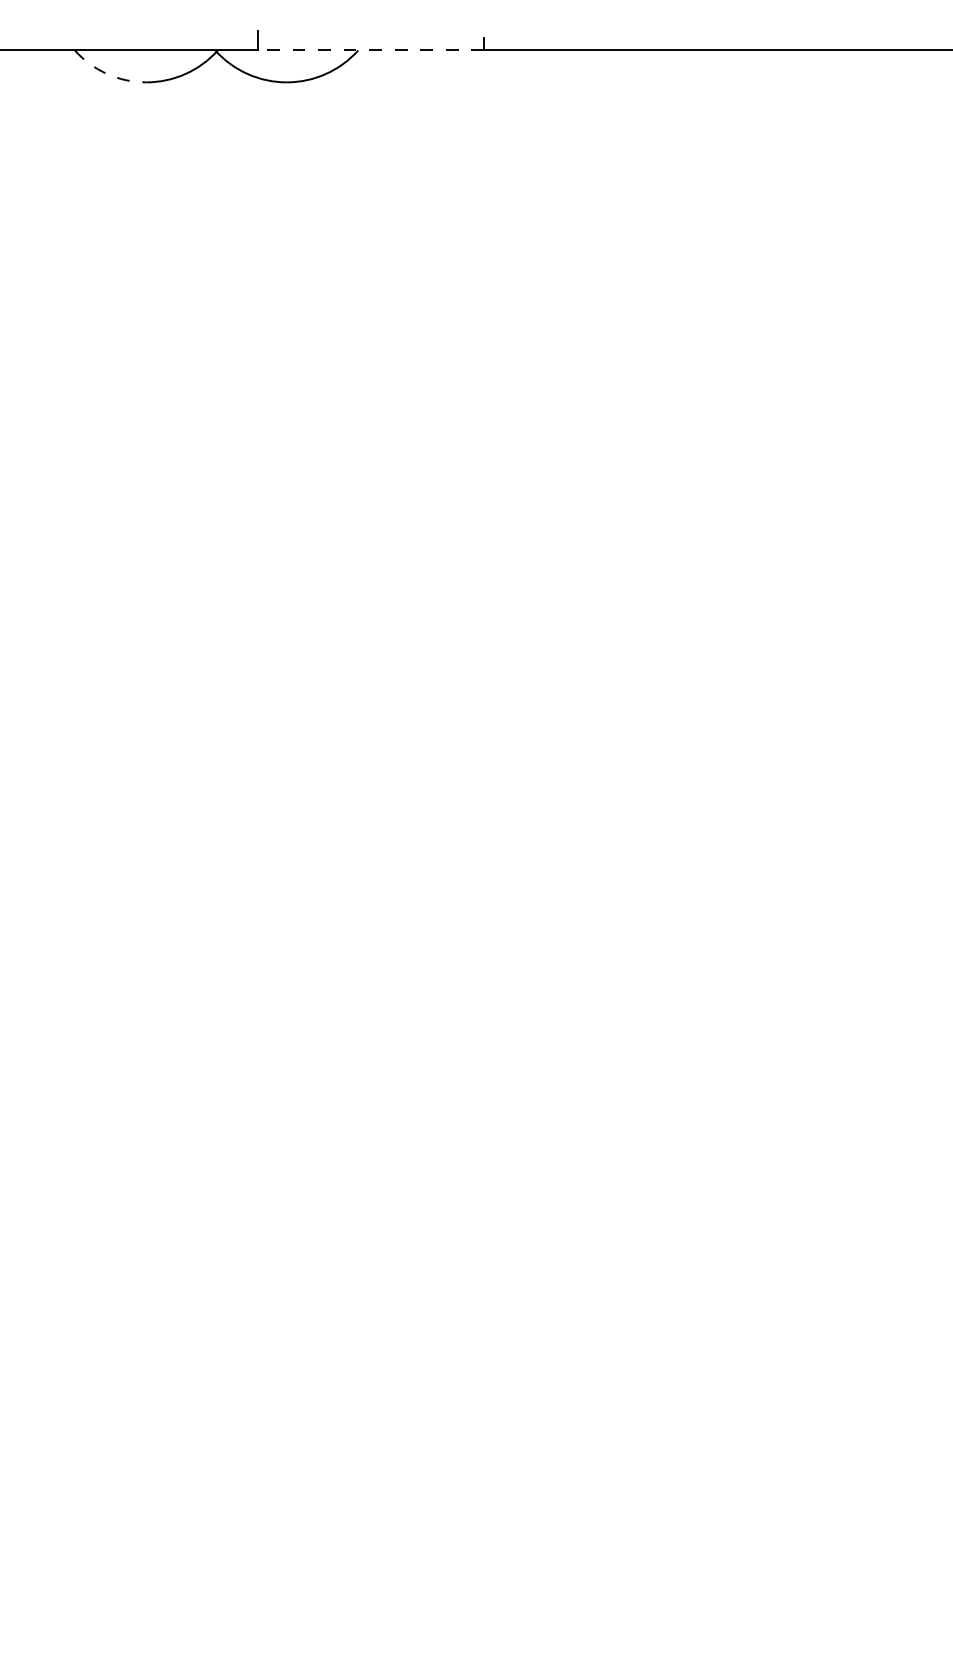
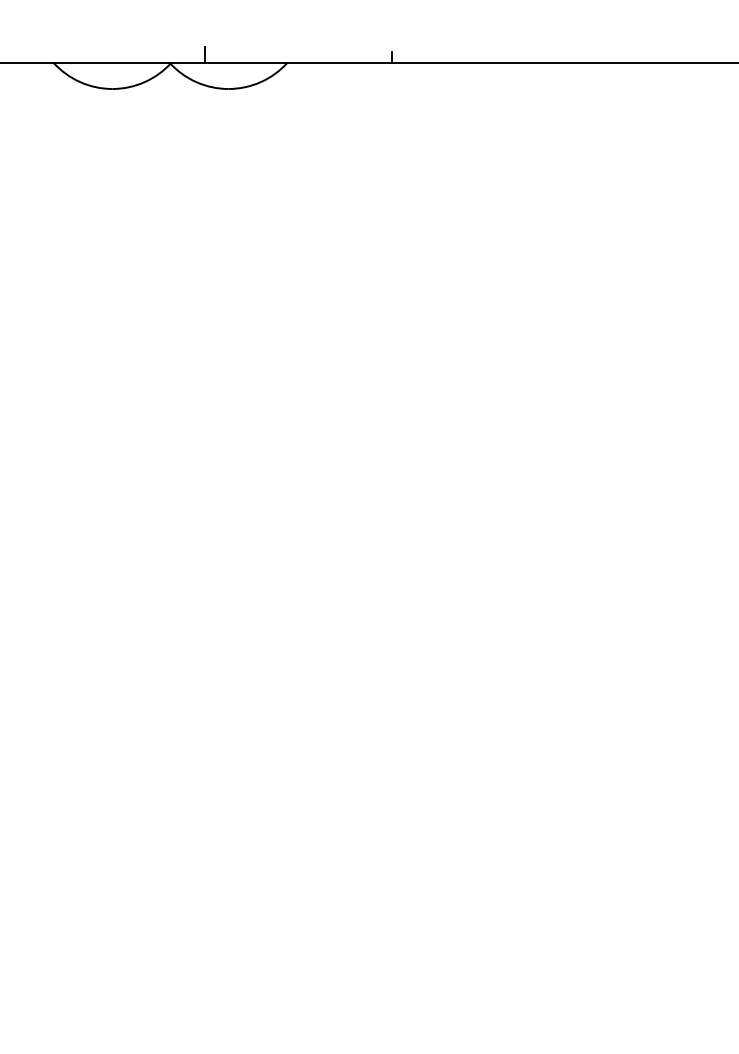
line: (370, 50) -> (297, 62), dashed -> solid
arc: (107, 74) -> (80, 82), dashed -> solid

